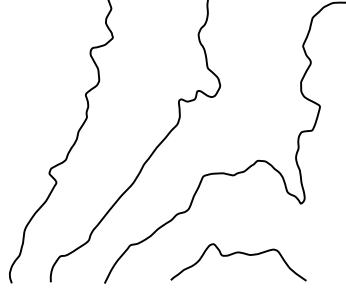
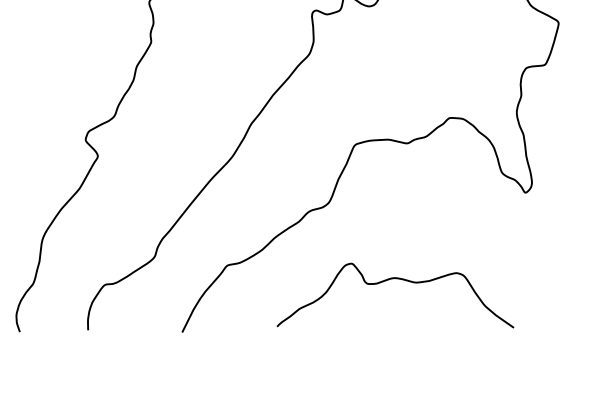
curve: (234, 254) -> (388, 281), moved

